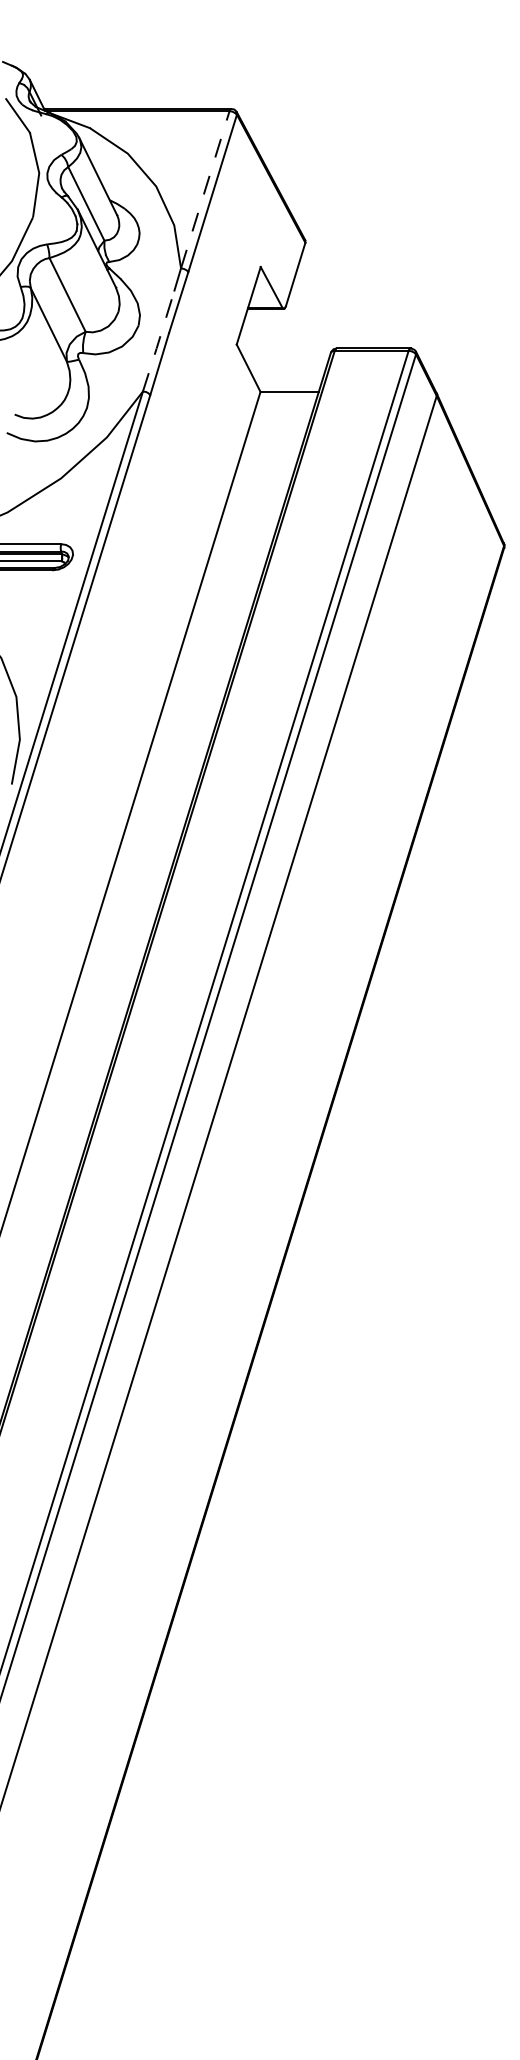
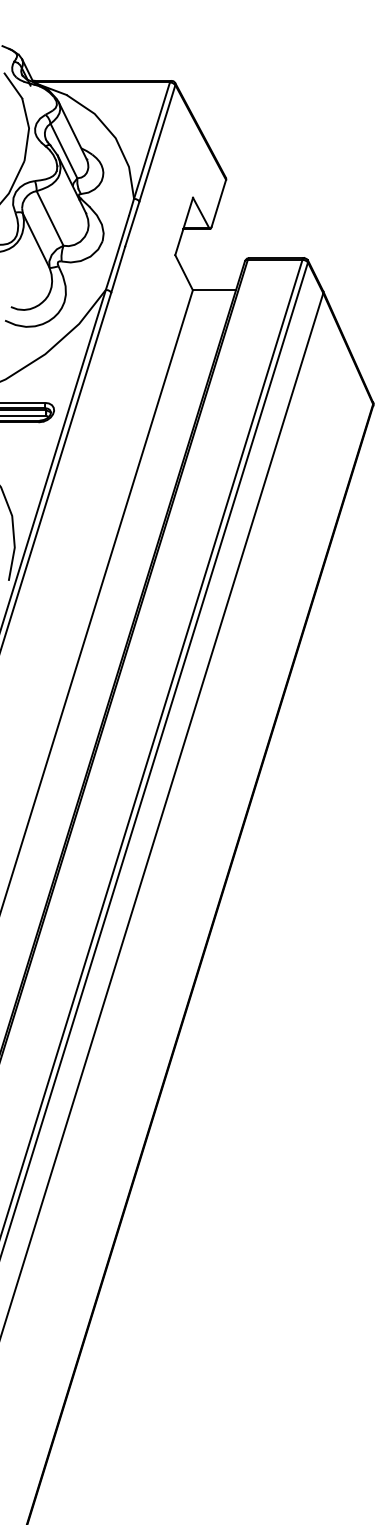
line: (205, 189) -> (152, 140), dashed -> solid
line: (158, 343) -> (117, 254), dashed -> solid

